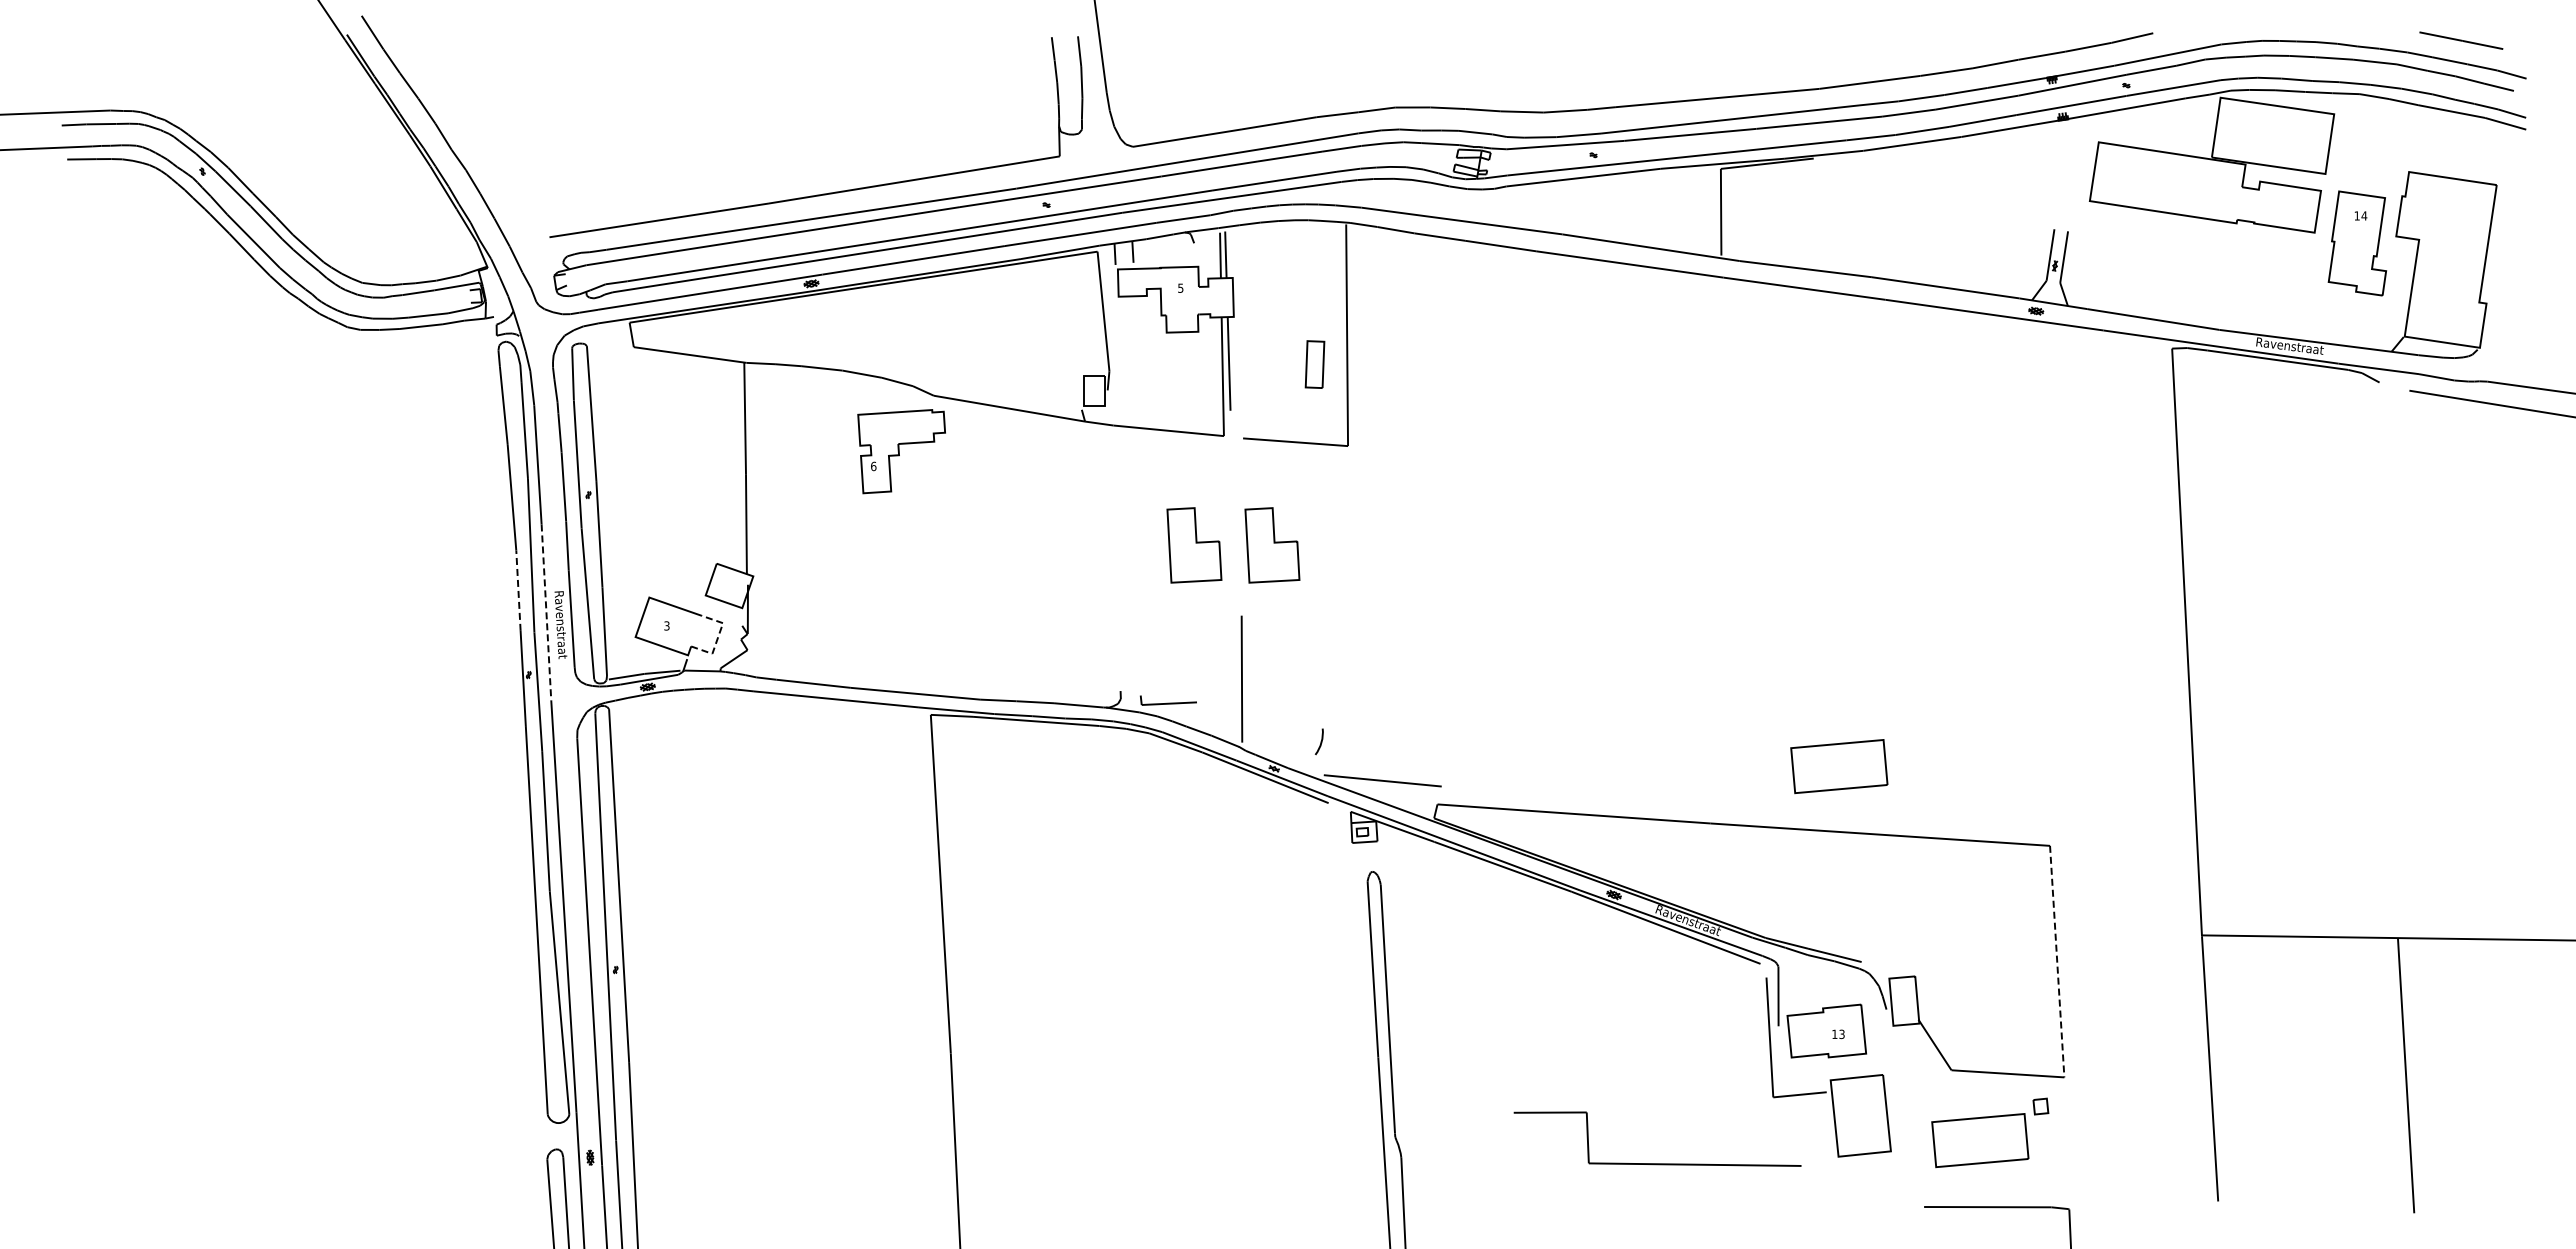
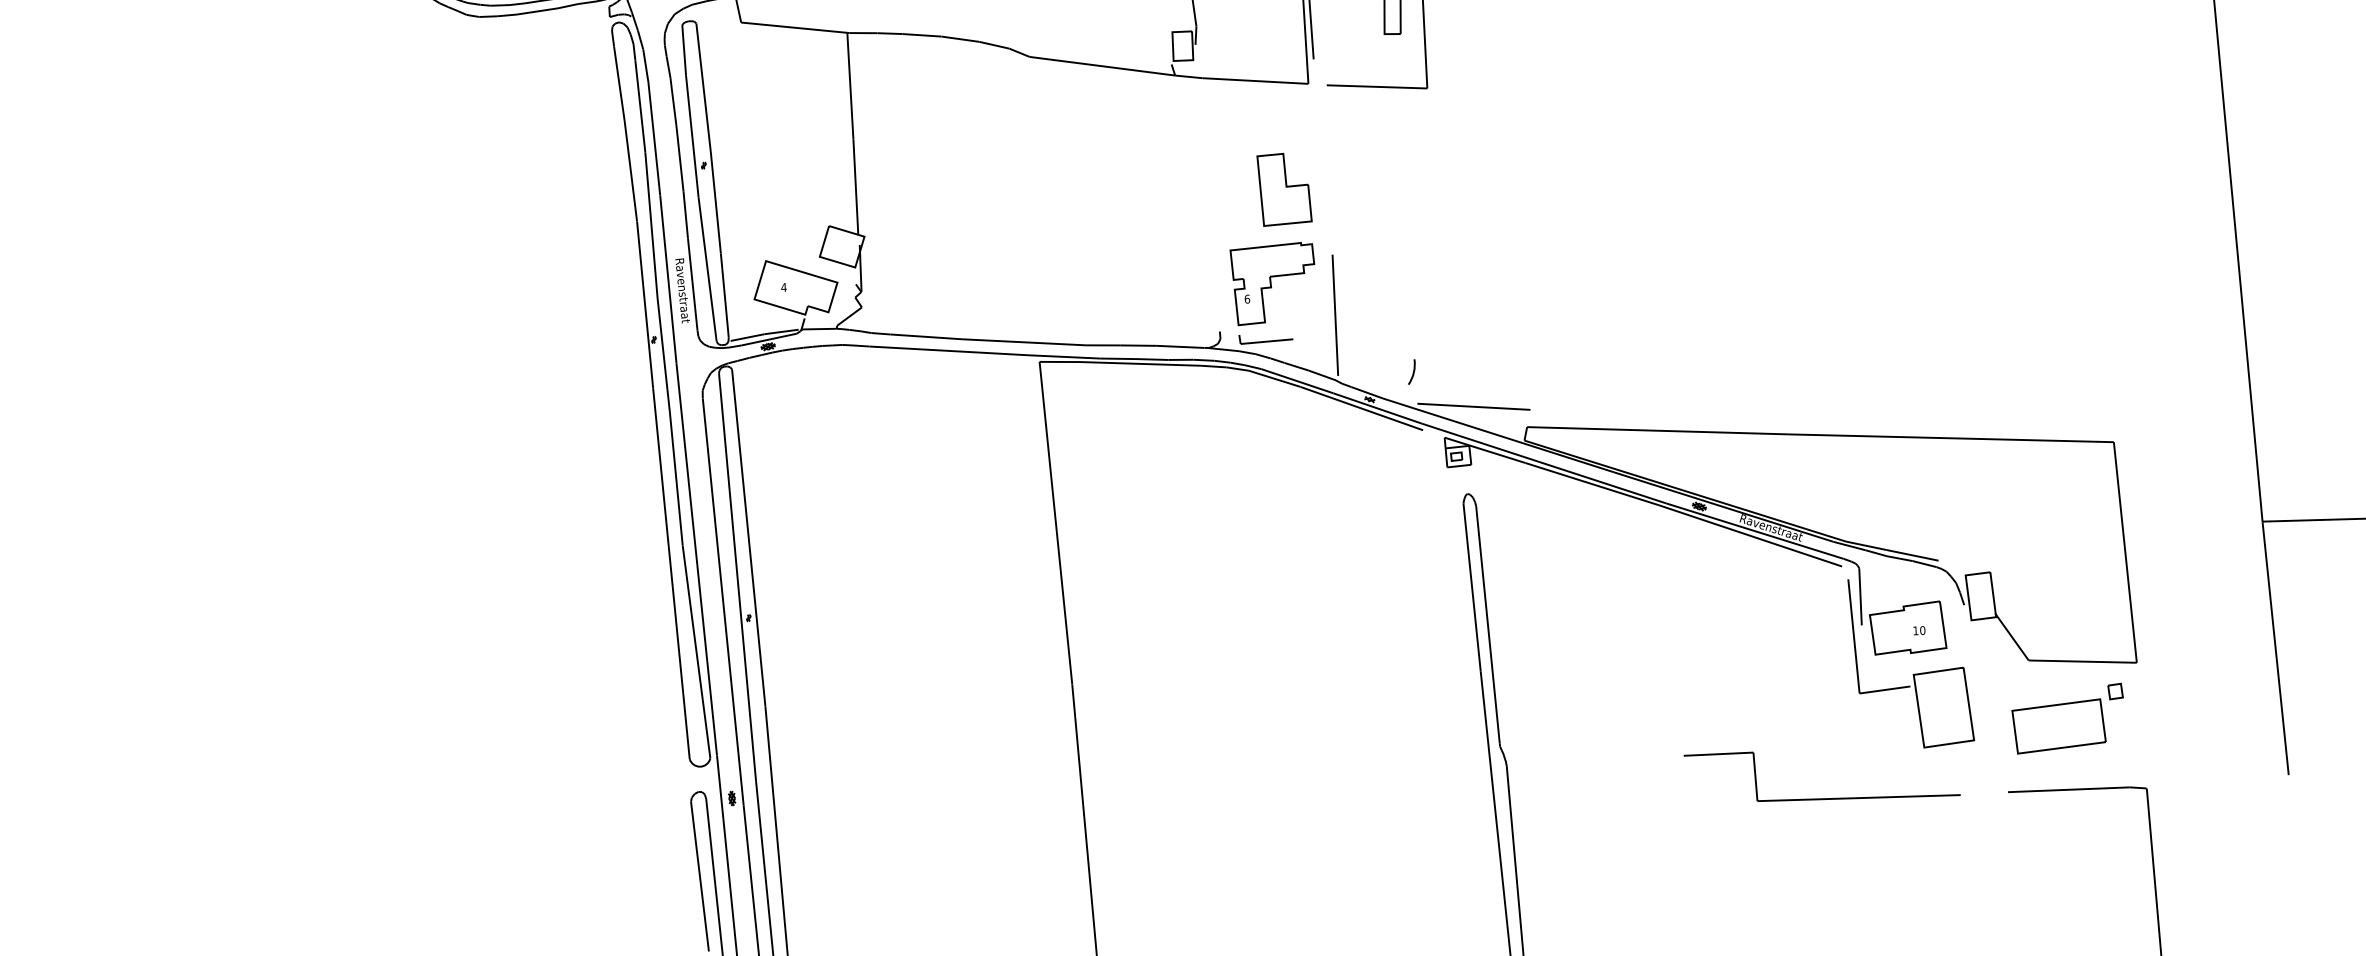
part: (901, 451) -> (1273, 283), moved
part: (1272, 545) -> (1359, 186), removed
line: (518, 590) -> (640, 259), dashed -> solid
line: (546, 613) -> (668, 280), dashed -> solid
text: (666, 625) -> (783, 287), 3 -> 4
line: (717, 638) -> (832, 297), dashed -> solid
part: (1839, 766) -> (1909, 374), removed
line: (2057, 961) -> (2125, 552), dashed -> solid
text: (1841, 1033) -> (1922, 629), 13 -> 10
part: (1657, 1163) -> (1823, 798), moved

